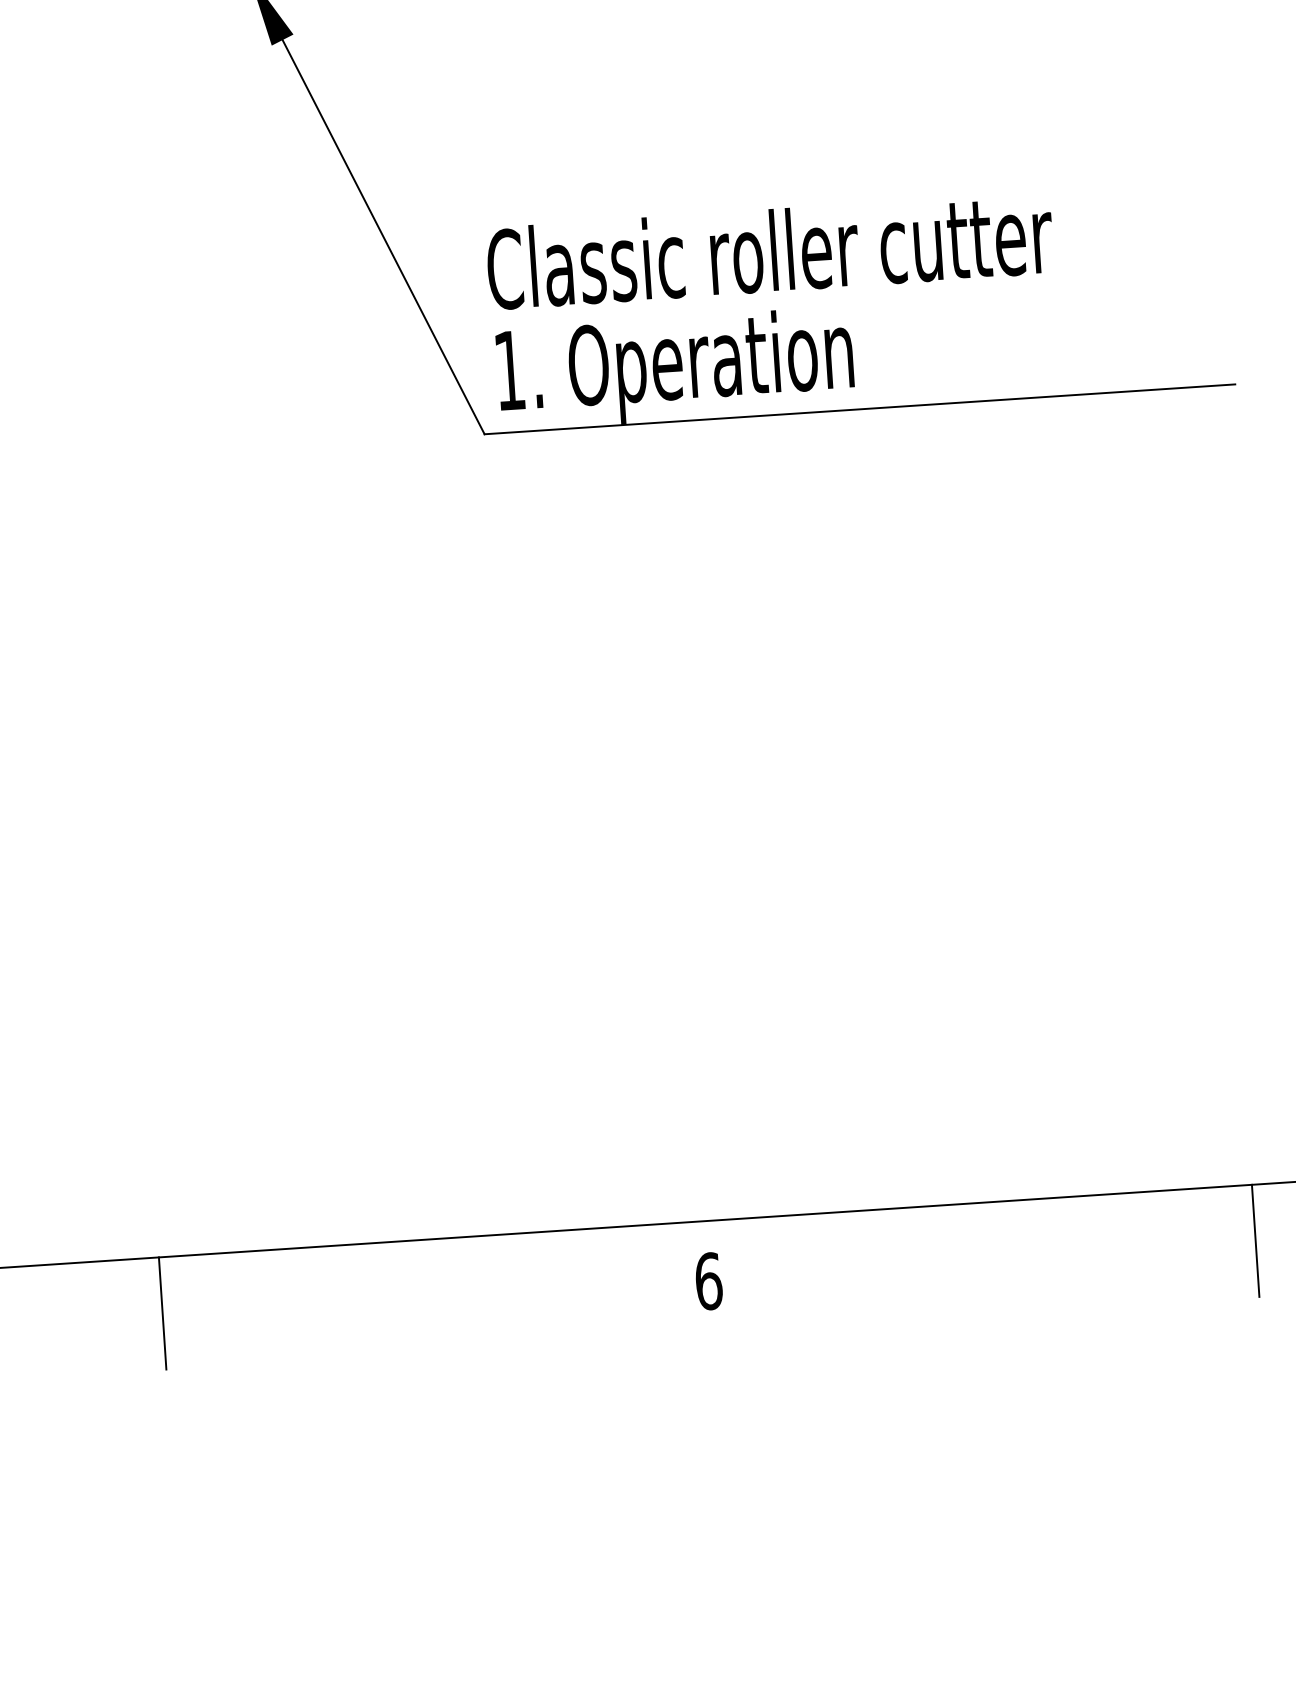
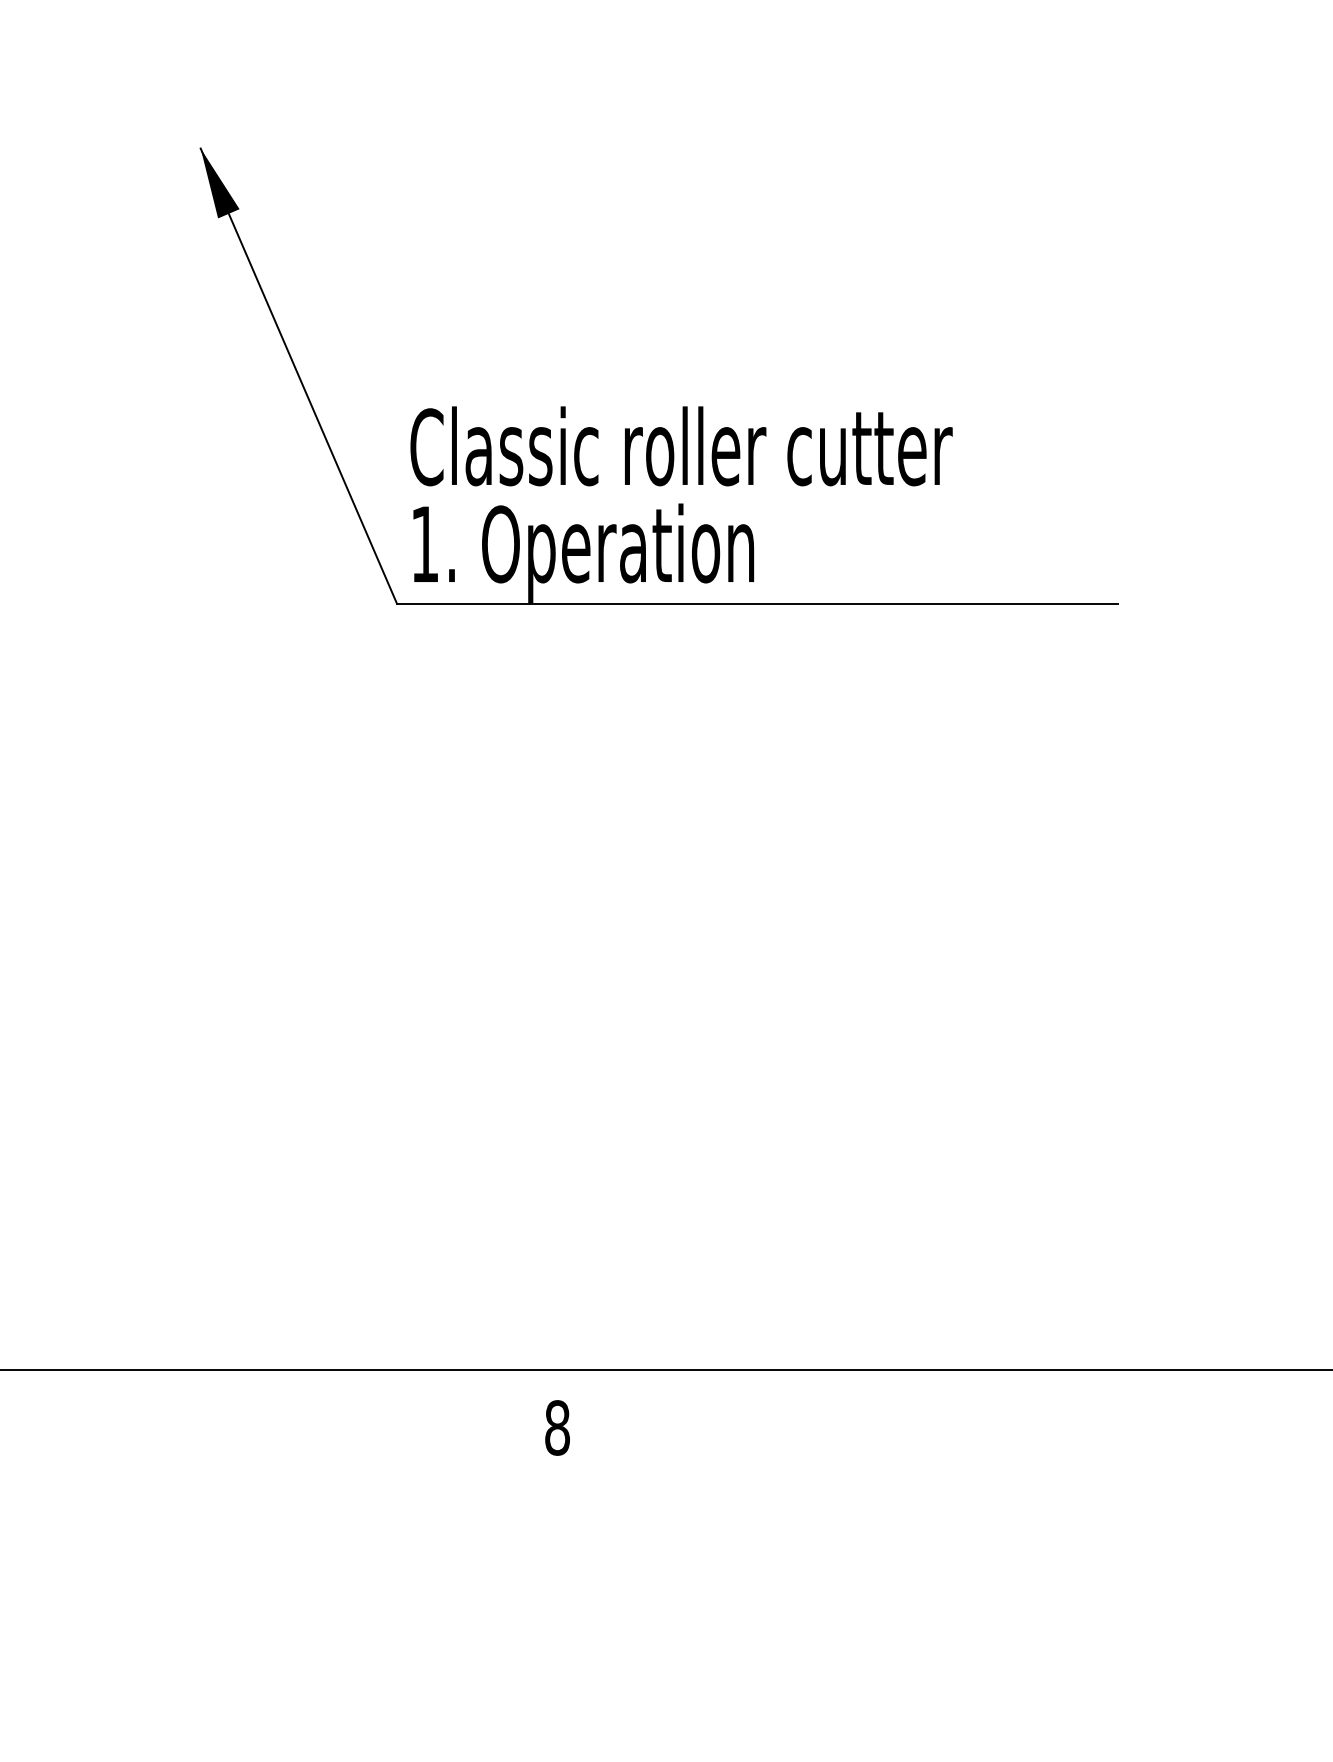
line: (1256, 1240) -> (1083, 1423), removed
text: (708, 1280) -> (557, 1427), 6 -> 8
line: (162, 1312) -> (33, 1423), removed

